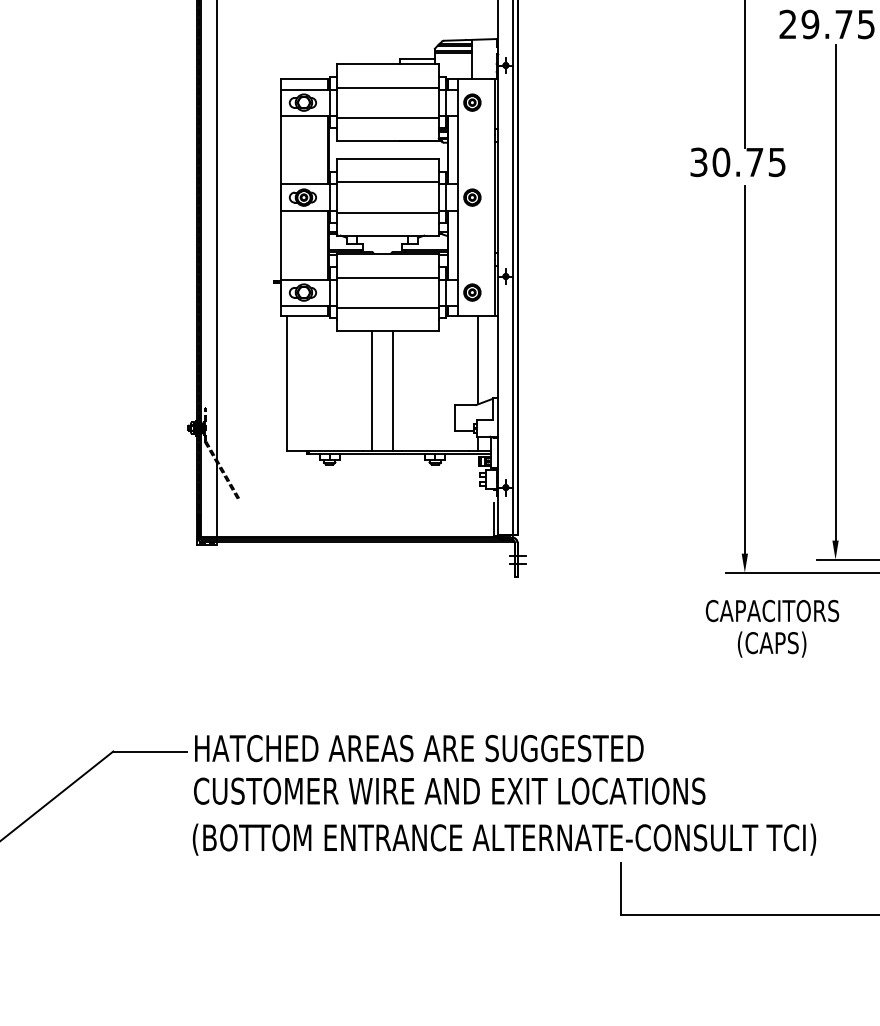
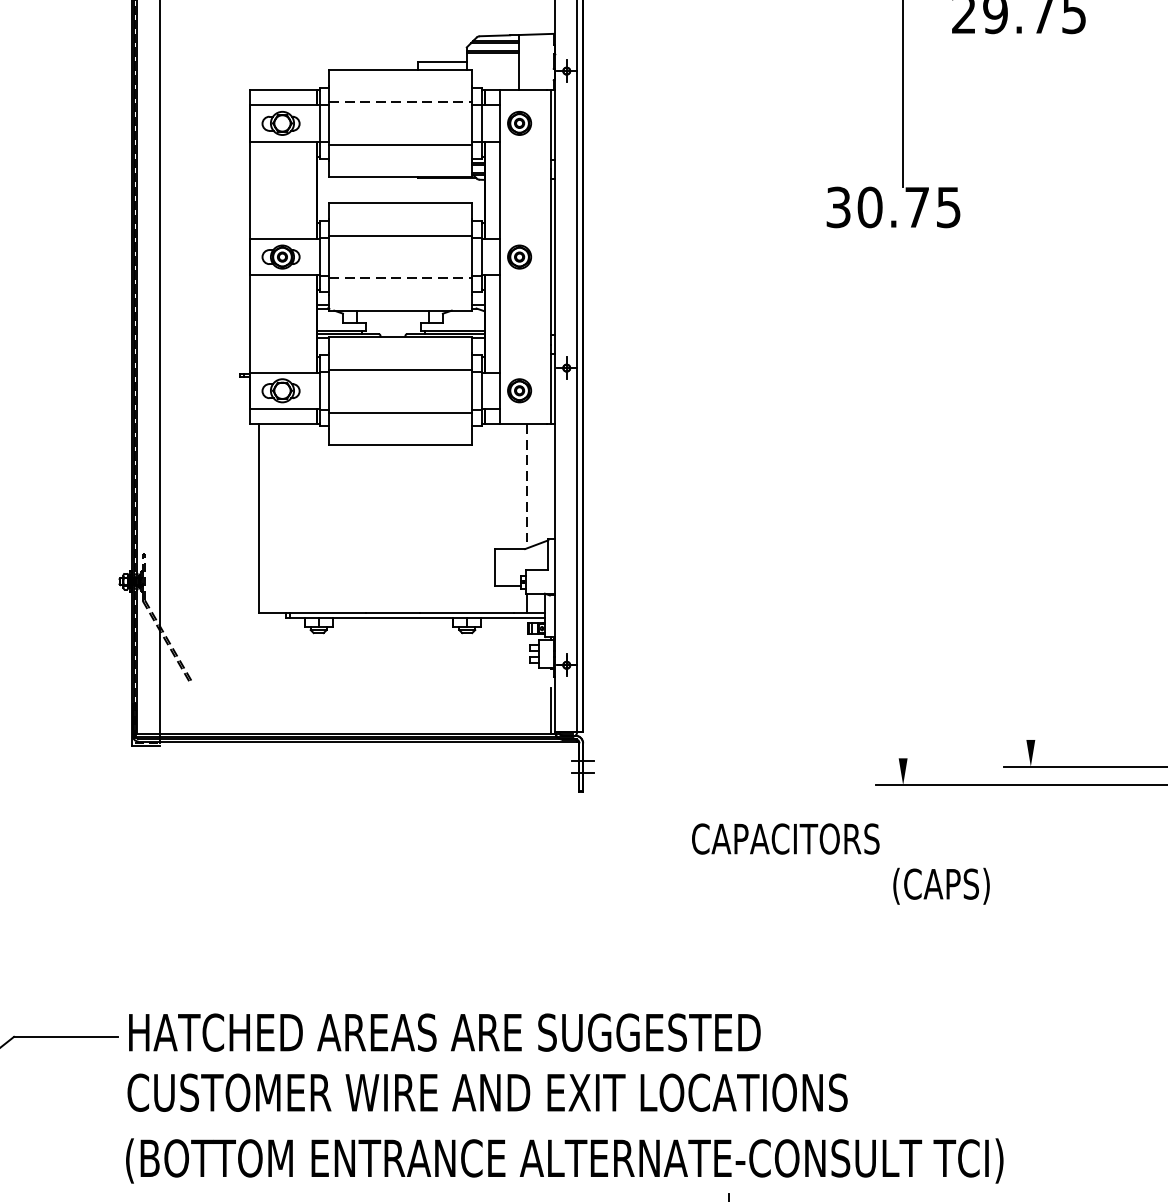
line: (388, 87) -> (401, 102), solid -> dashed
line: (388, 212) -> (401, 278), solid -> dashed
line: (835, 292) -> (1030, 390), removed
line: (477, 360) -> (526, 486), solid -> dashed
line: (744, 369) -> (902, 499), removed
line: (372, 390) -> (378, 528), removed
line: (392, 390) -> (407, 528), removed
text: (772, 611) -> (785, 839), moved

